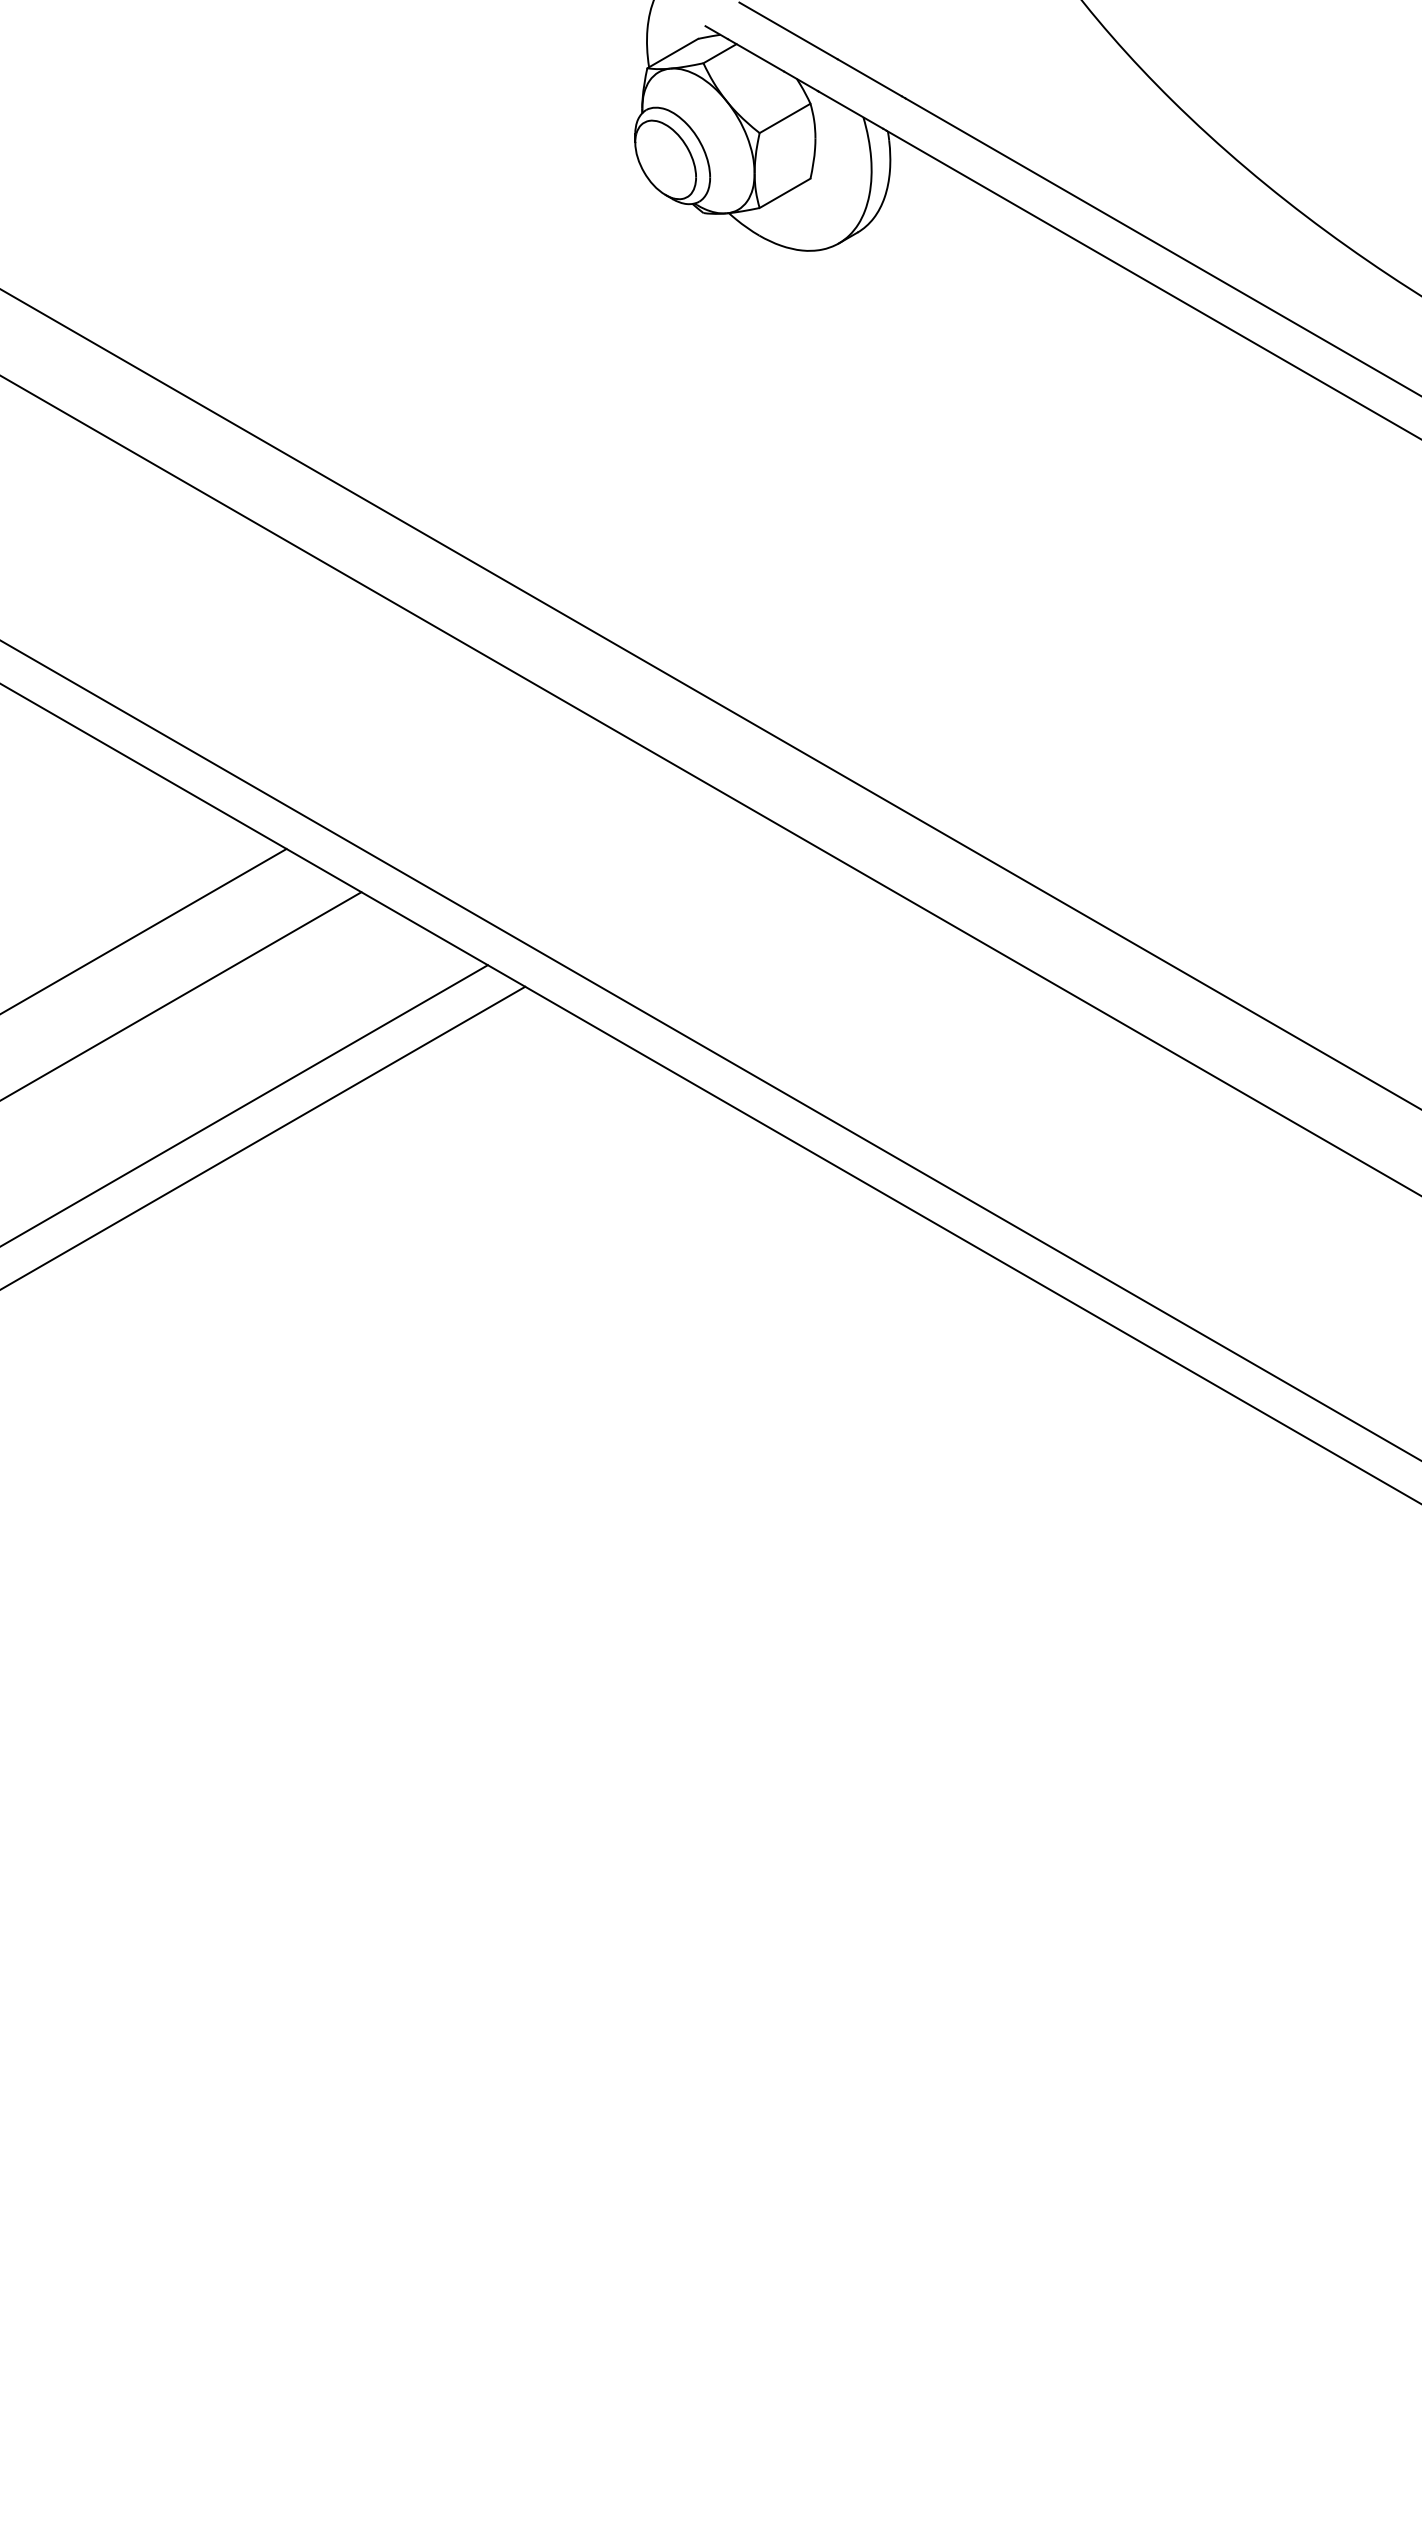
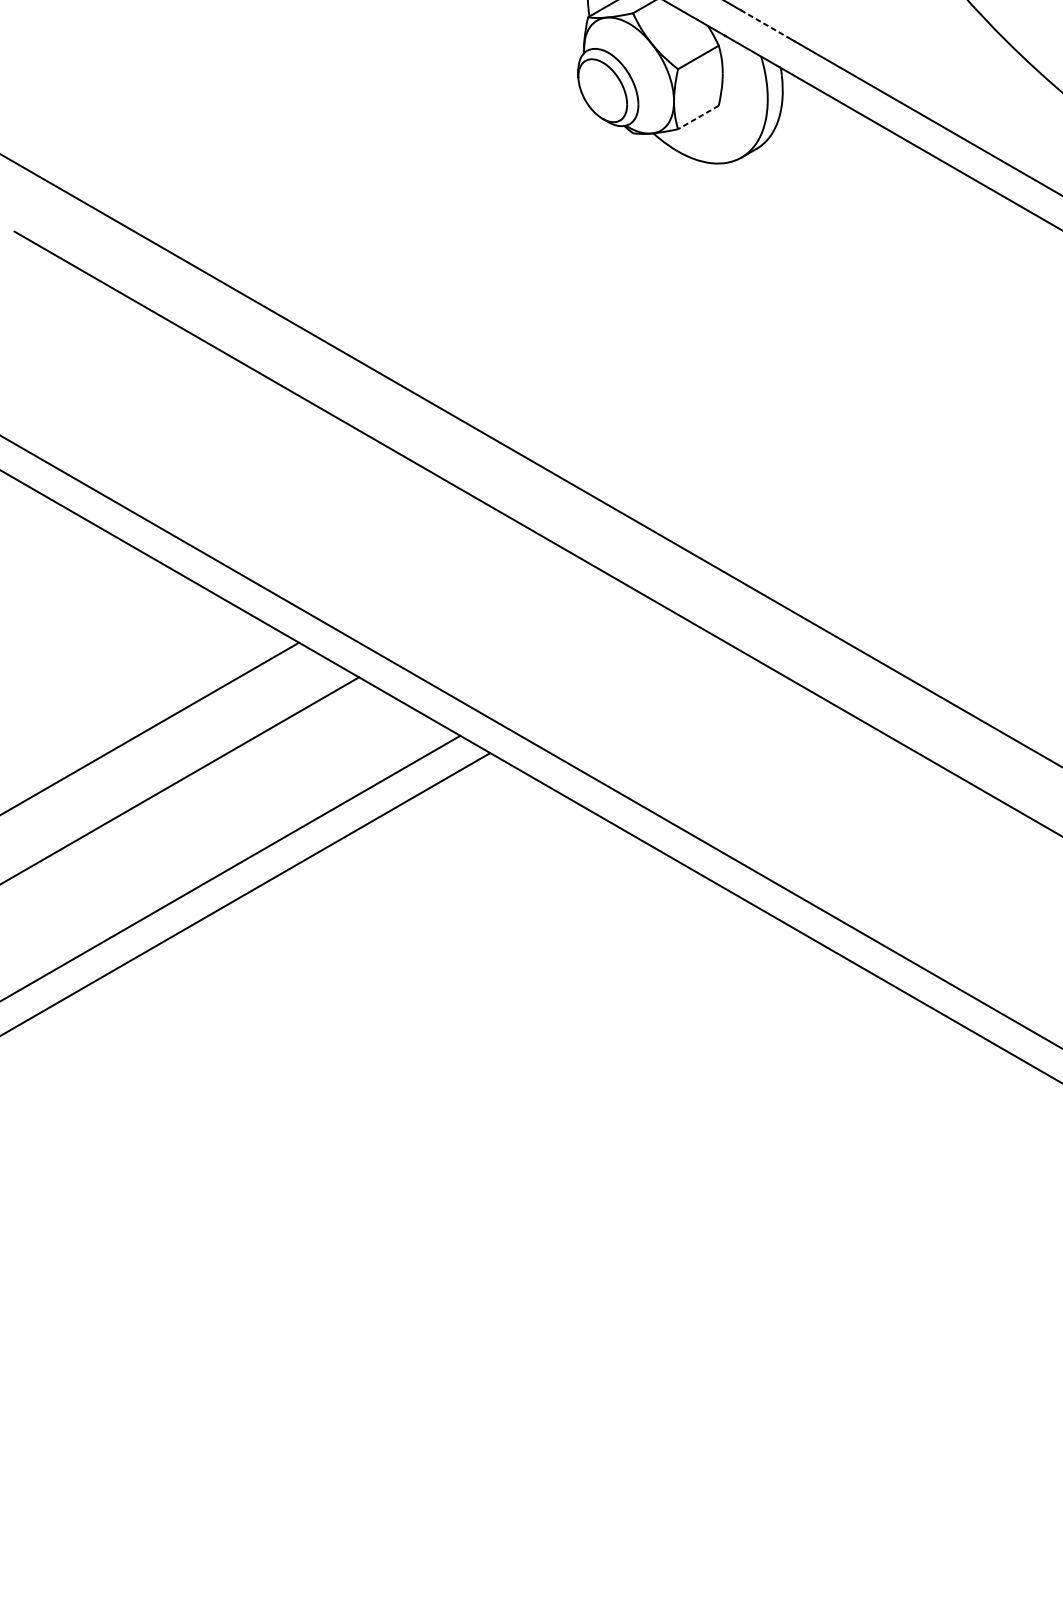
line: (870, 78) -> (766, 25), solid -> dashed
line: (784, 193) -> (697, 117), solid -> dashed

